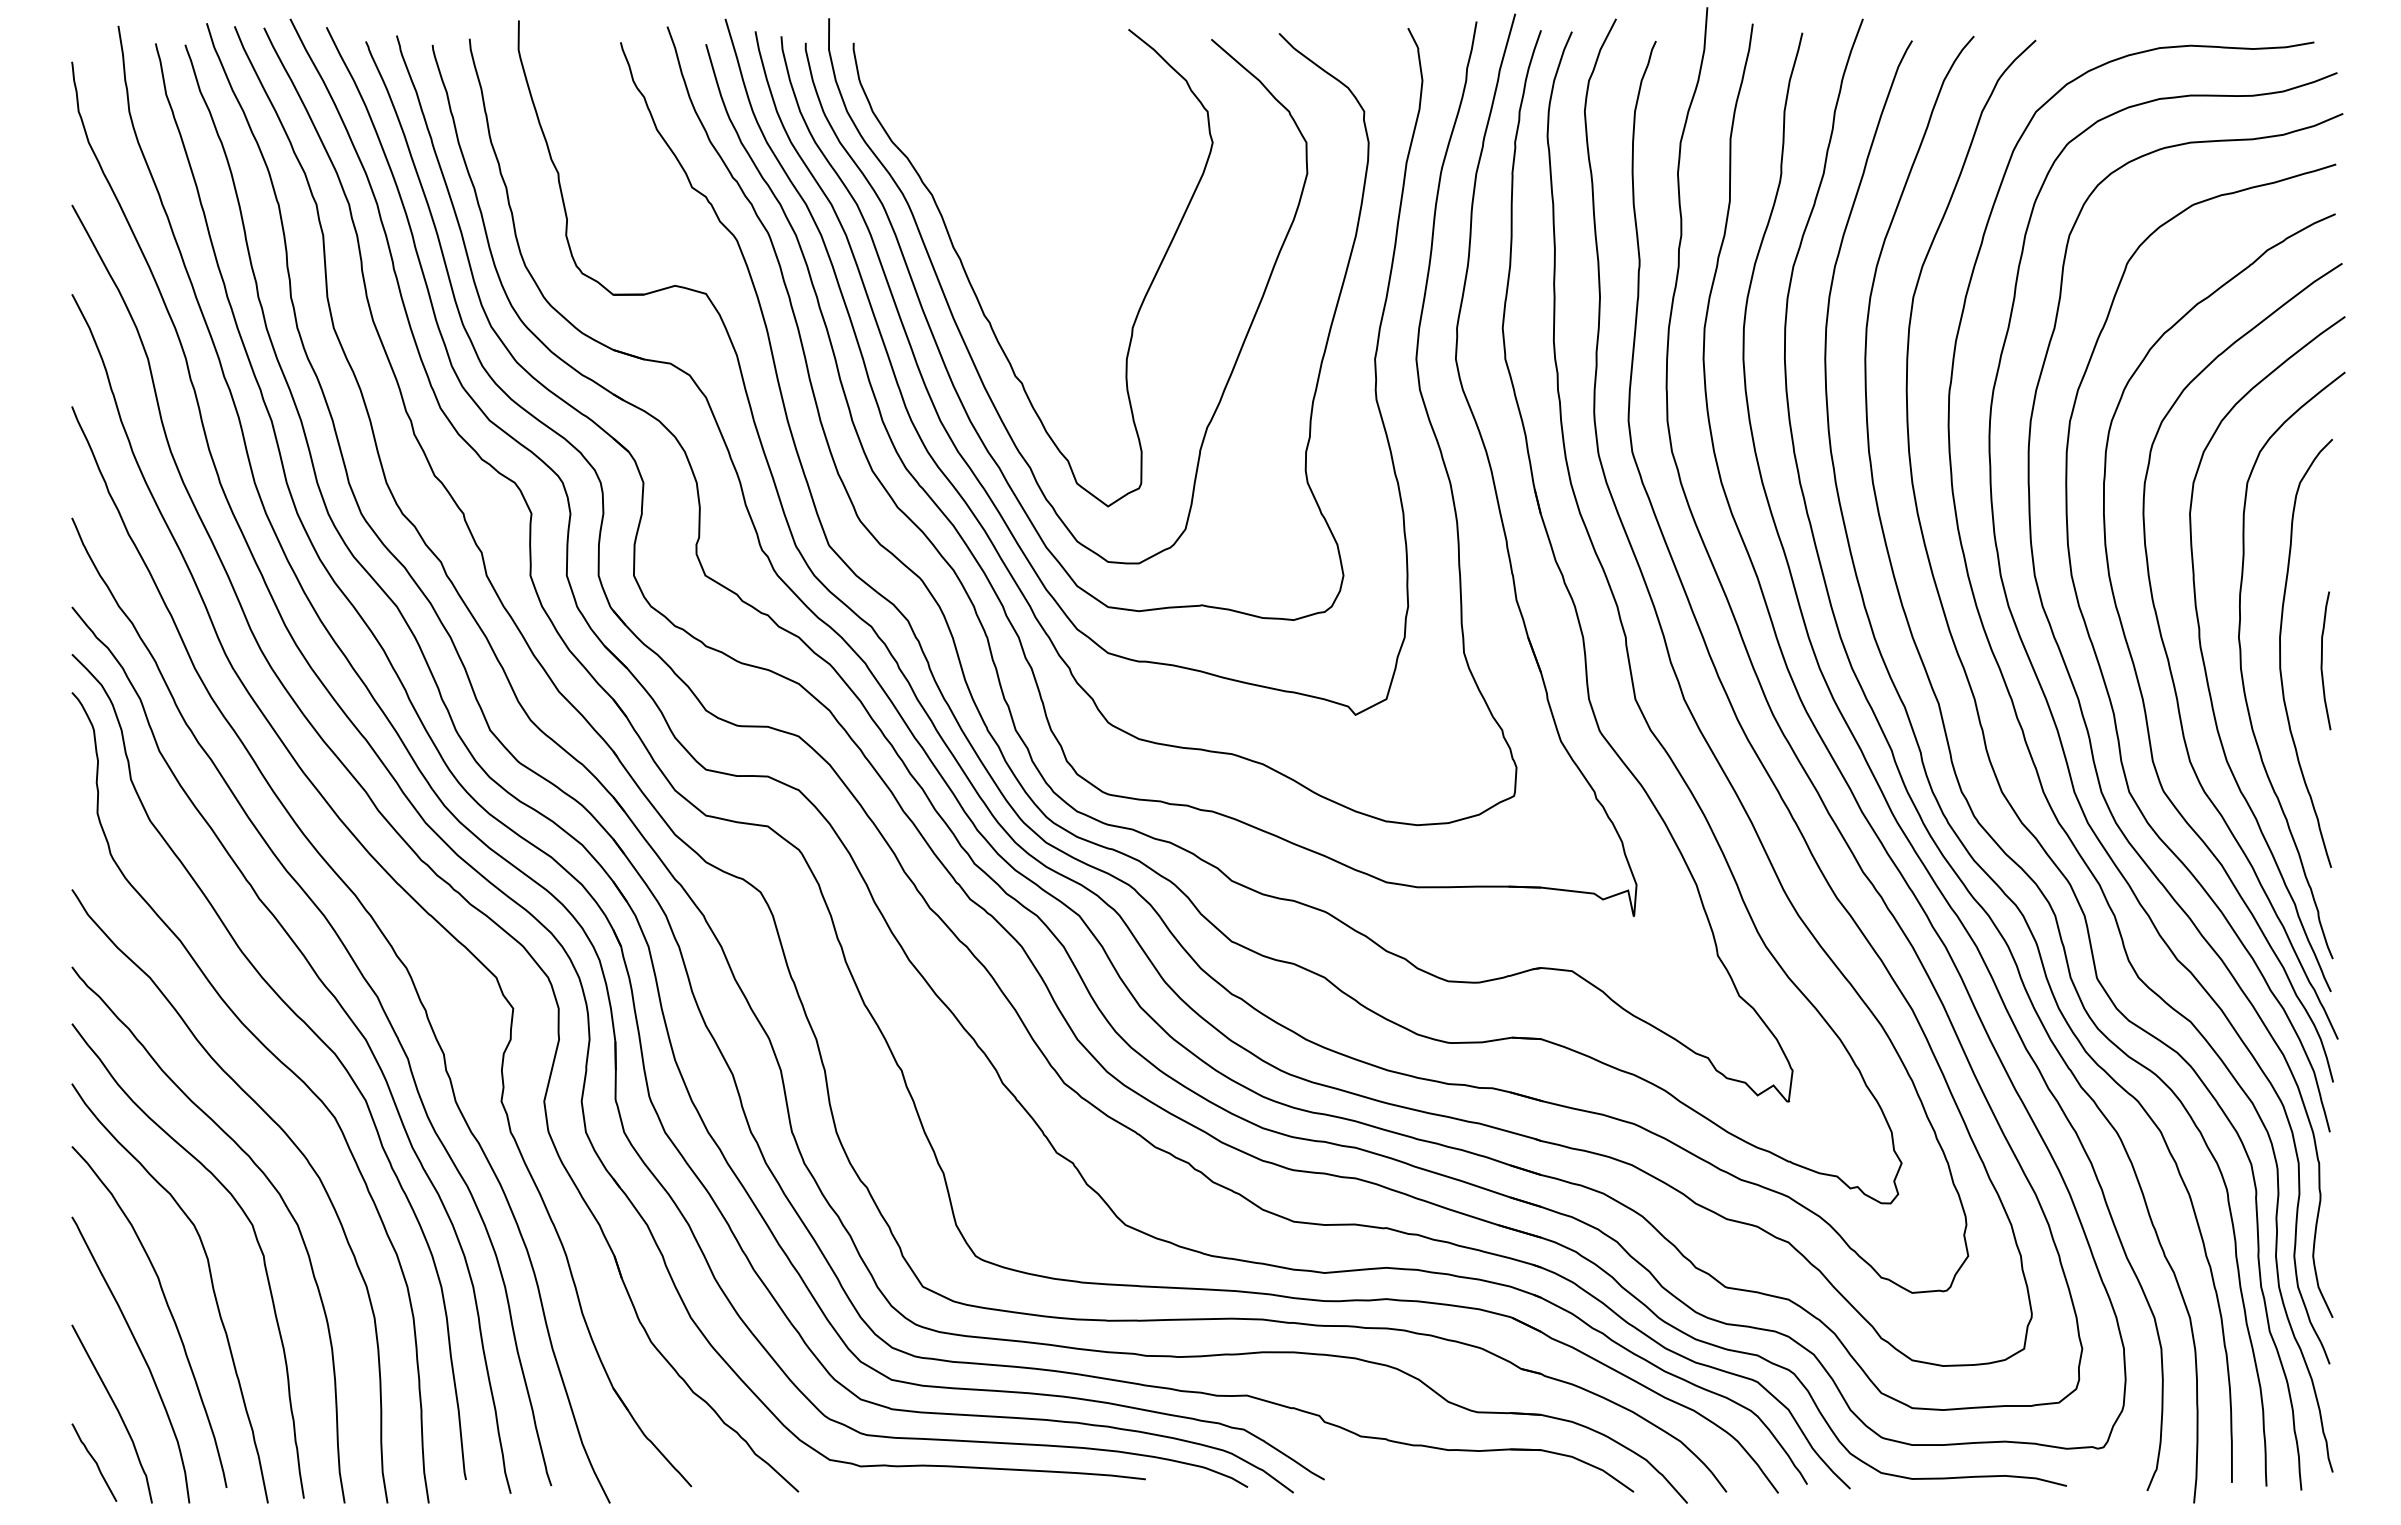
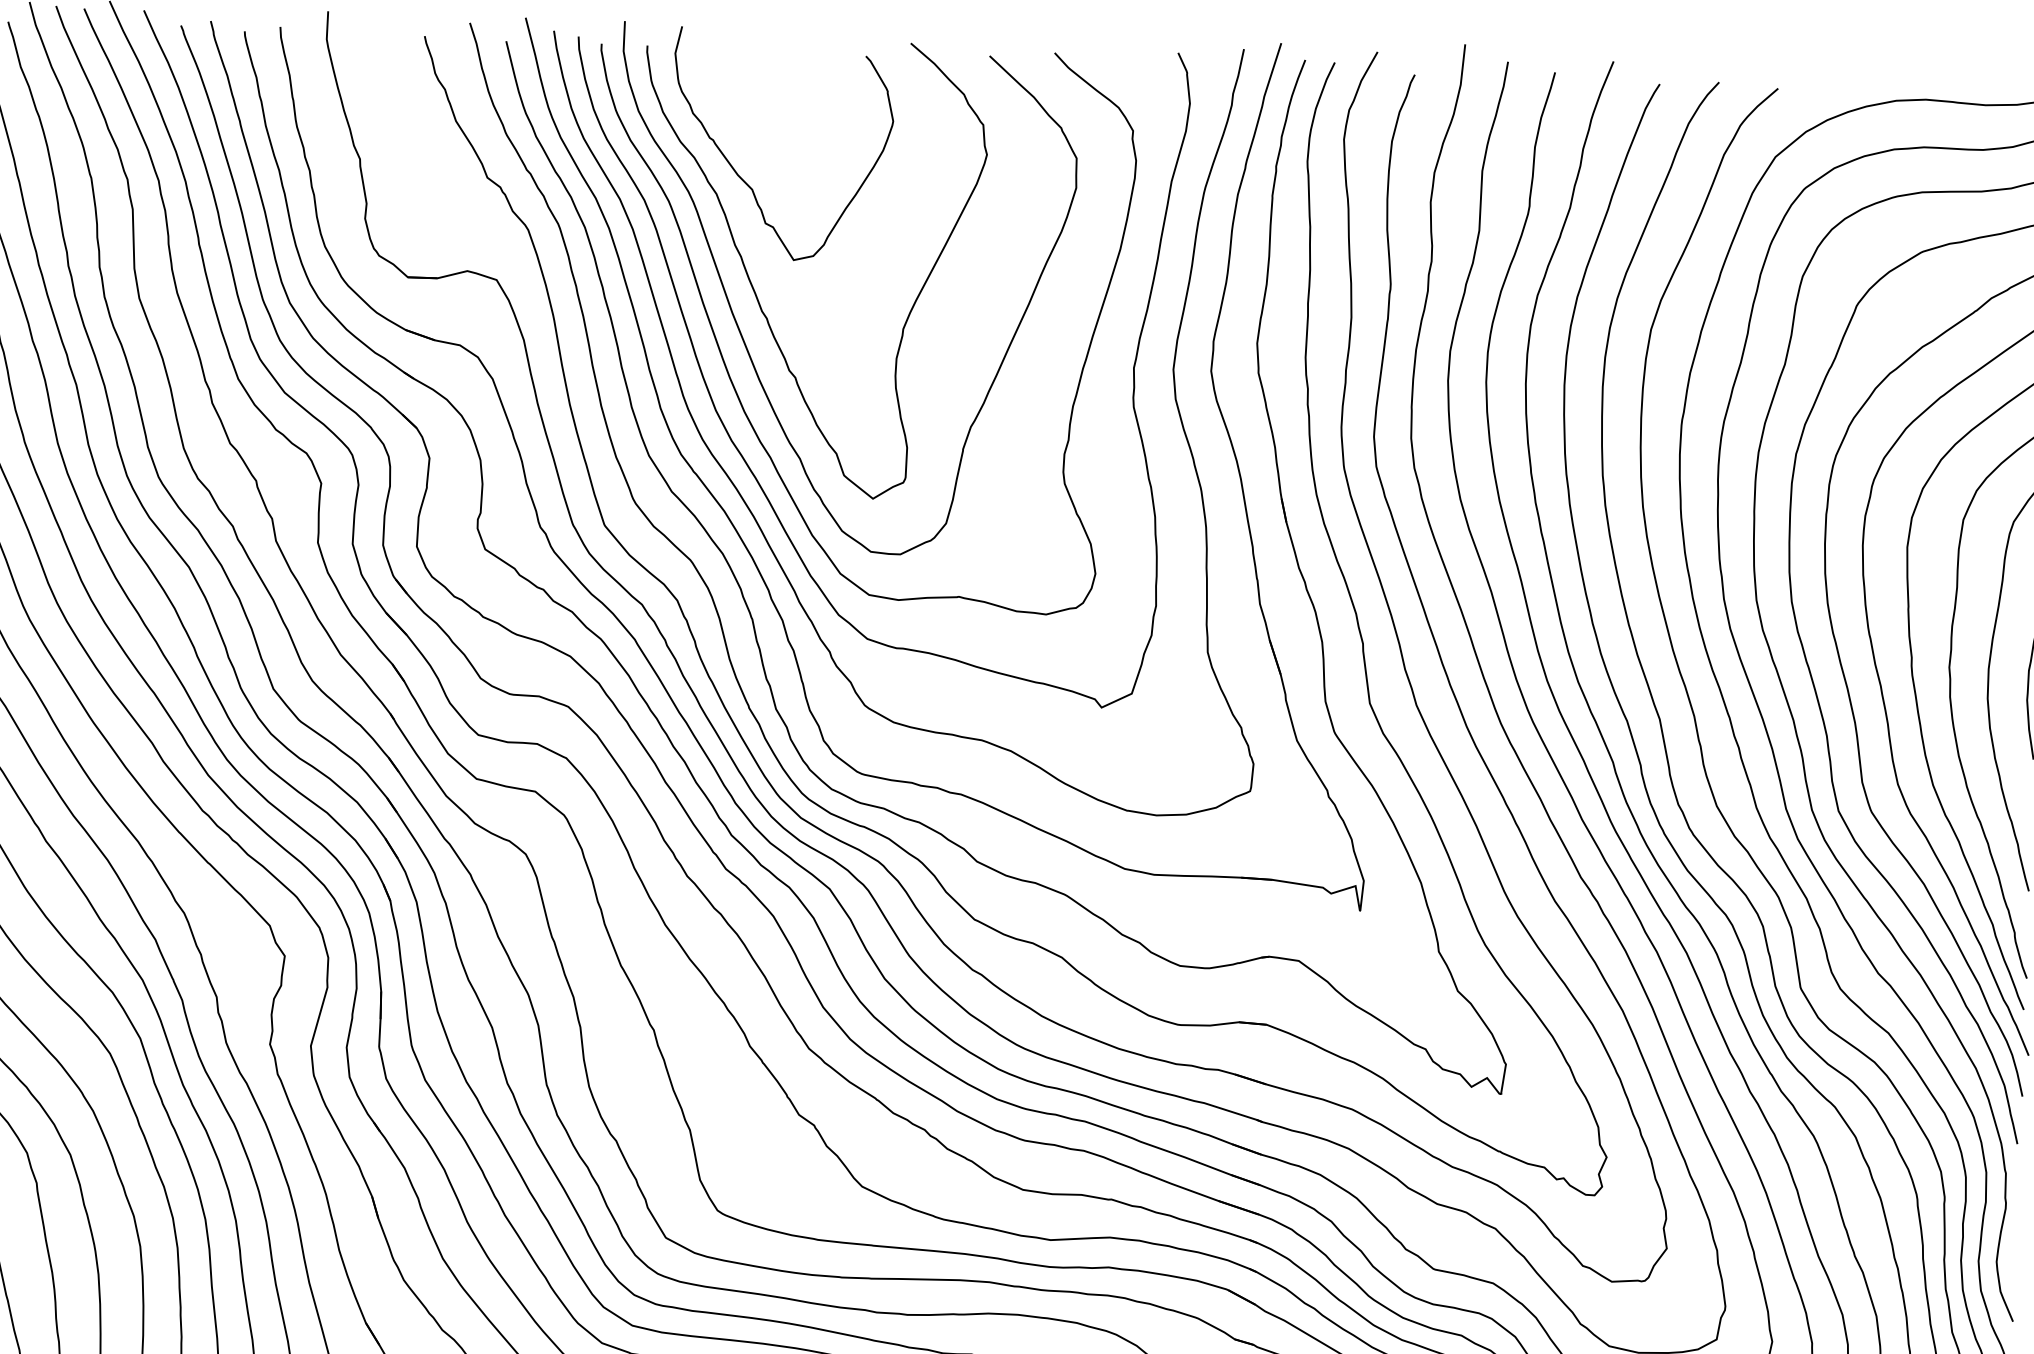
curve: (960, 179) -> (744, 180), added

